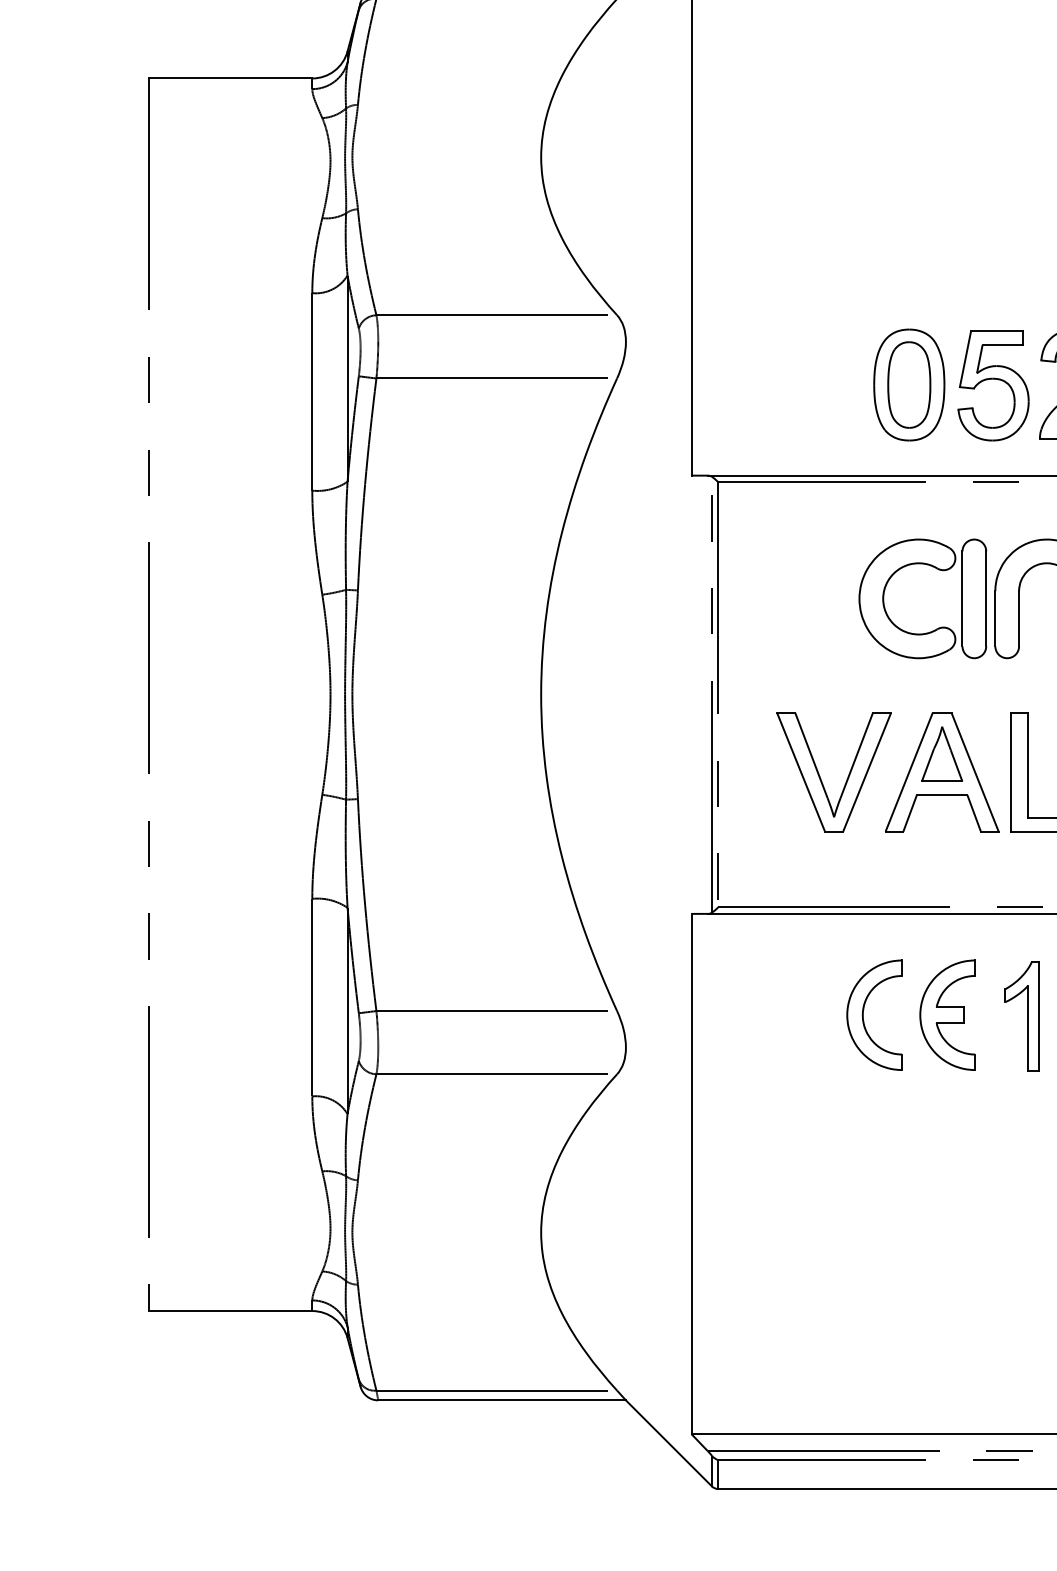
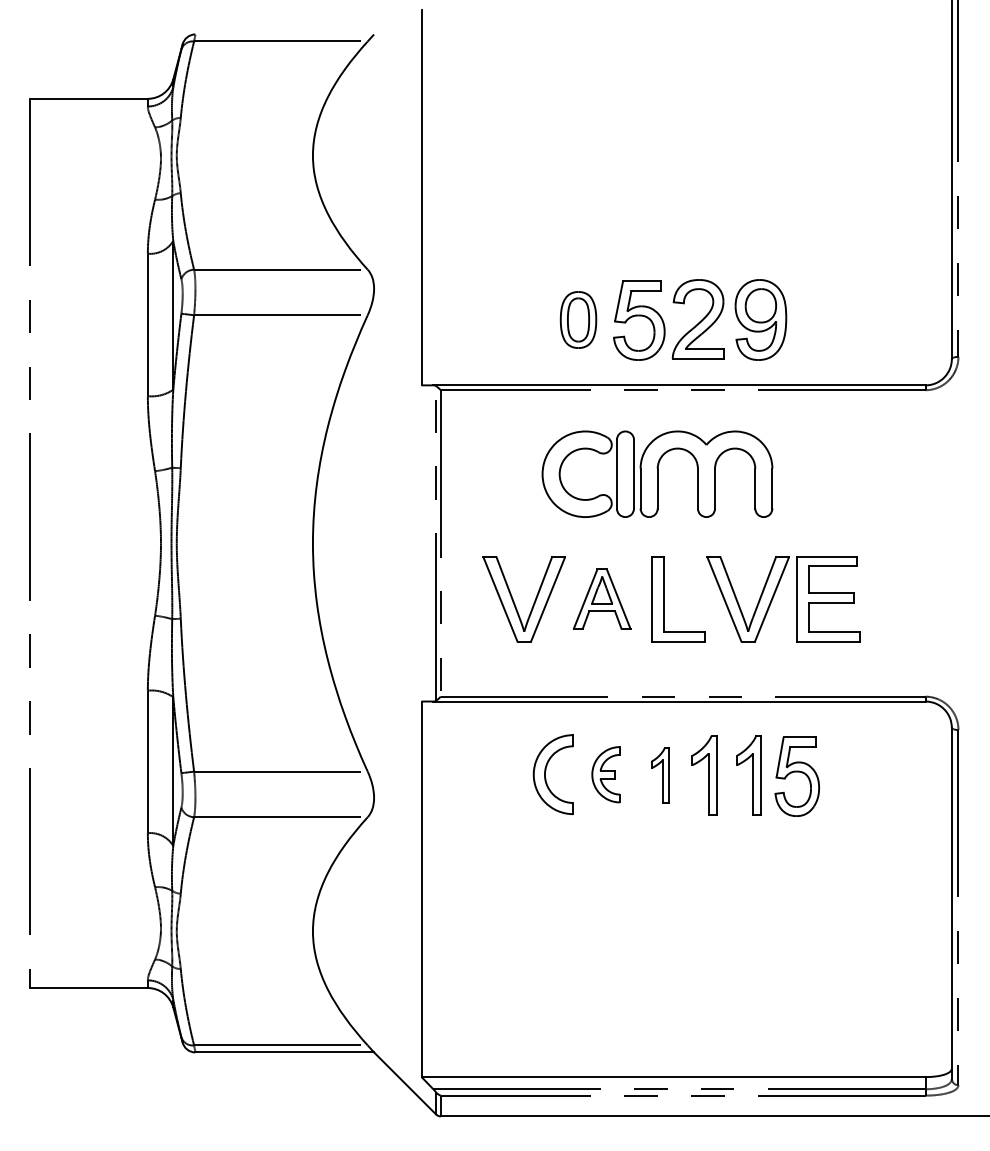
part: (909, 384) -> (578, 319), size x0.7
part: (941, 772) -> (601, 599), size x0.7
part: (946, 1015) -> (605, 774), size x0.7
part: (1021, 1016) -> (659, 775), size x0.7

